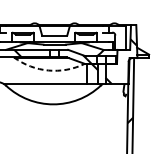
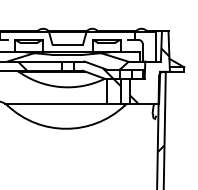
arc: (48, 70) -> (60, 87), dashed -> solid

